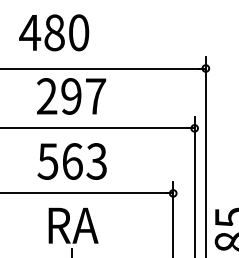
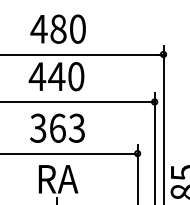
text: (53, 31) -> (57, 28), moved
text: (70, 96) -> (56, 76), 297 -> 440
text: (48, 160) -> (38, 127), 563 -> 363

